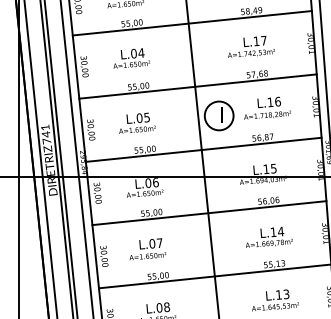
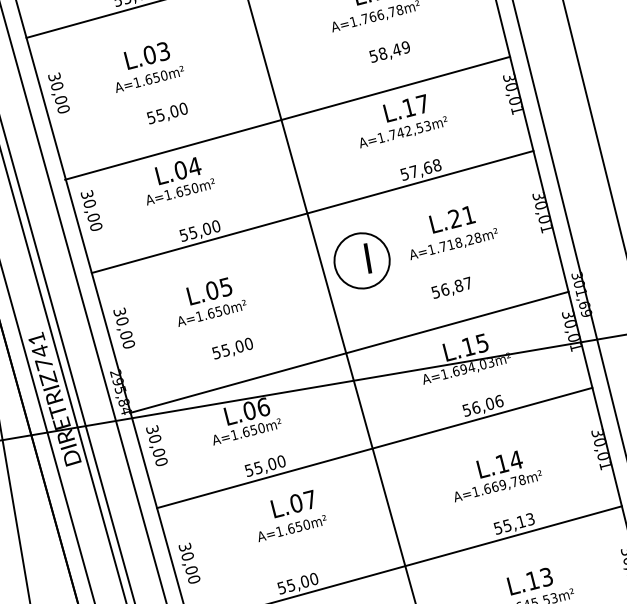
line: (191, 23) -> (286, 119), moved
text: (274, 101) -> (462, 215), L.16 -> L.21
line: (203, 149) -> (348, 351), moved
text: (147, 249) -> (288, 515), moved

